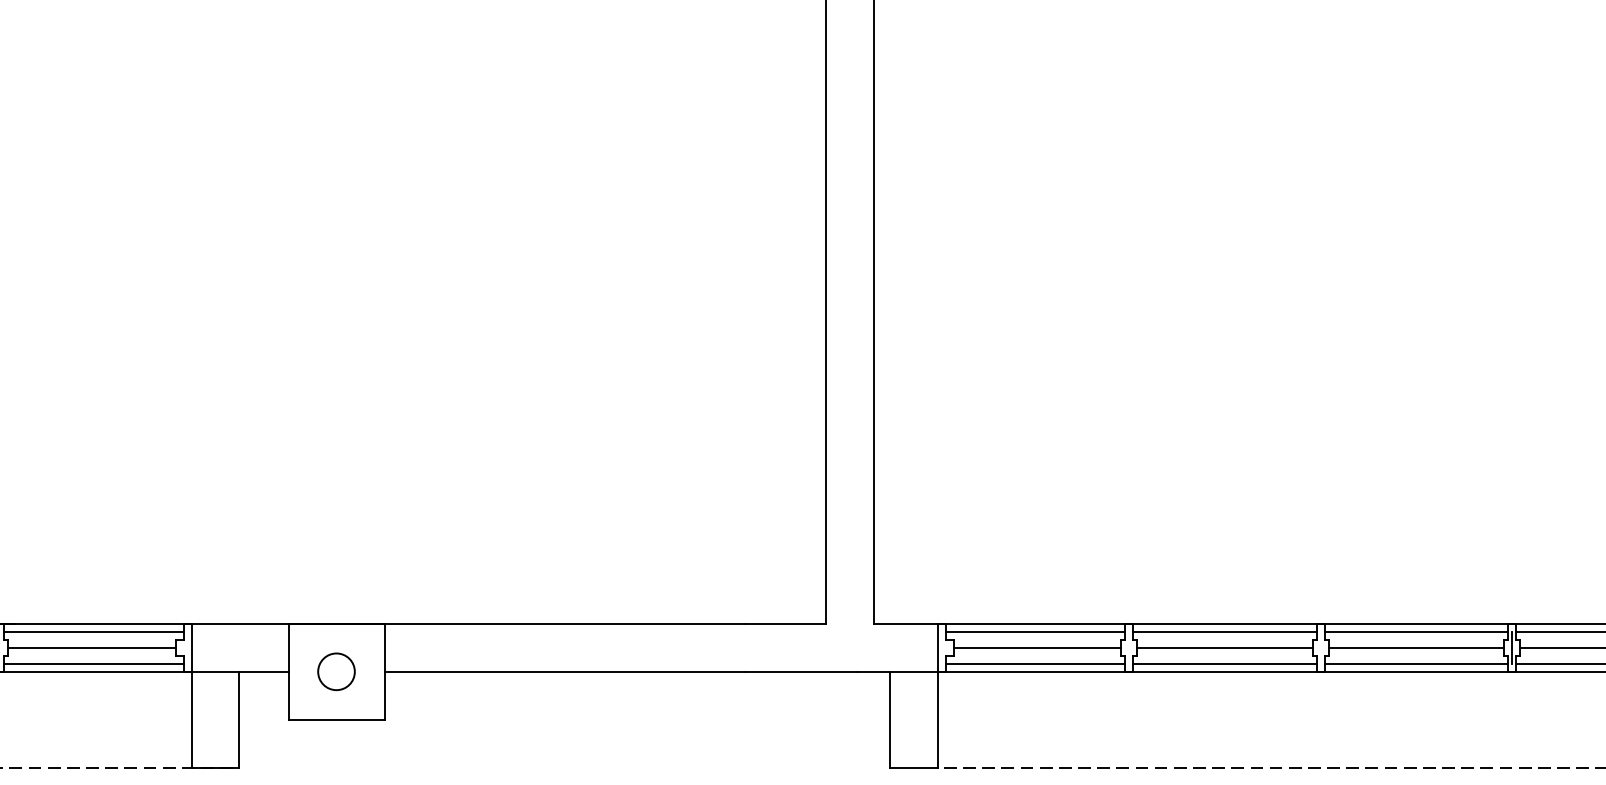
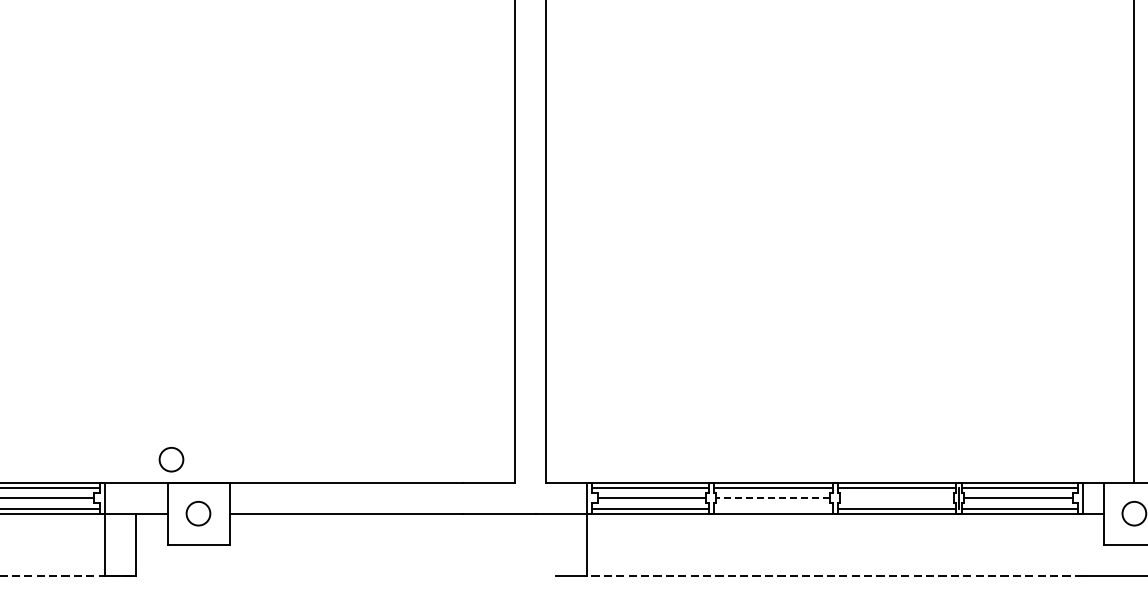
circle: (294, 588) -> (171, 459), added
line: (1225, 648) -> (773, 498), solid -> dashed
line: (1415, 648) -> (896, 498), removed
line: (1223, 663) -> (772, 508), removed
line: (890, 719) -> (556, 544), removed

